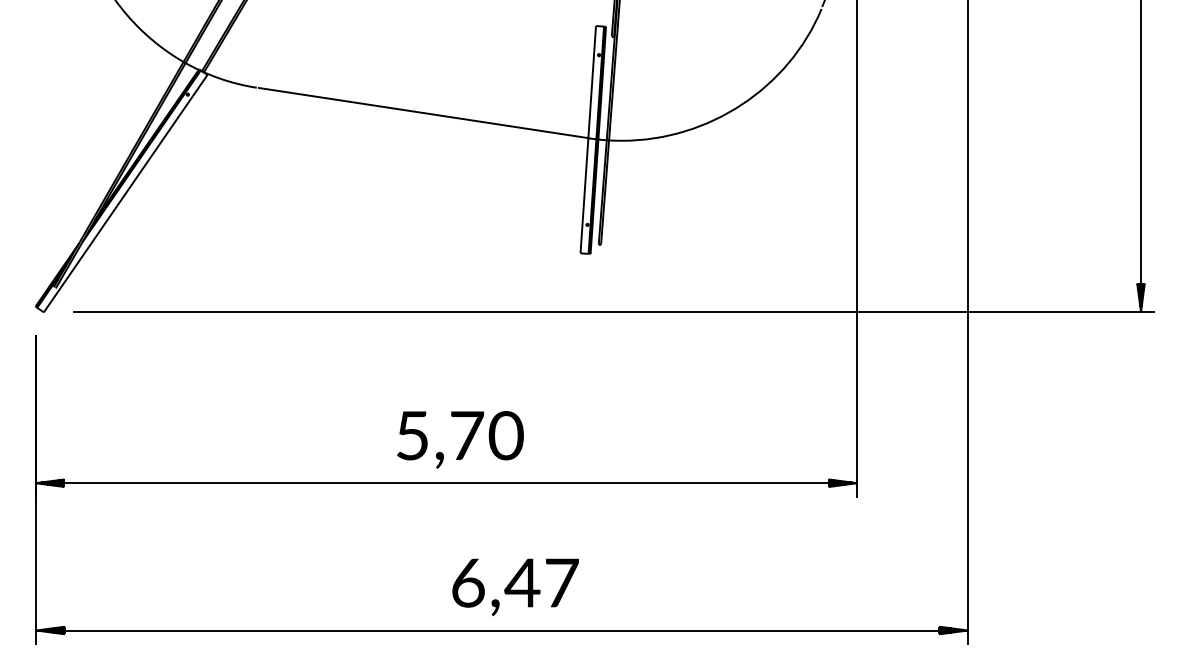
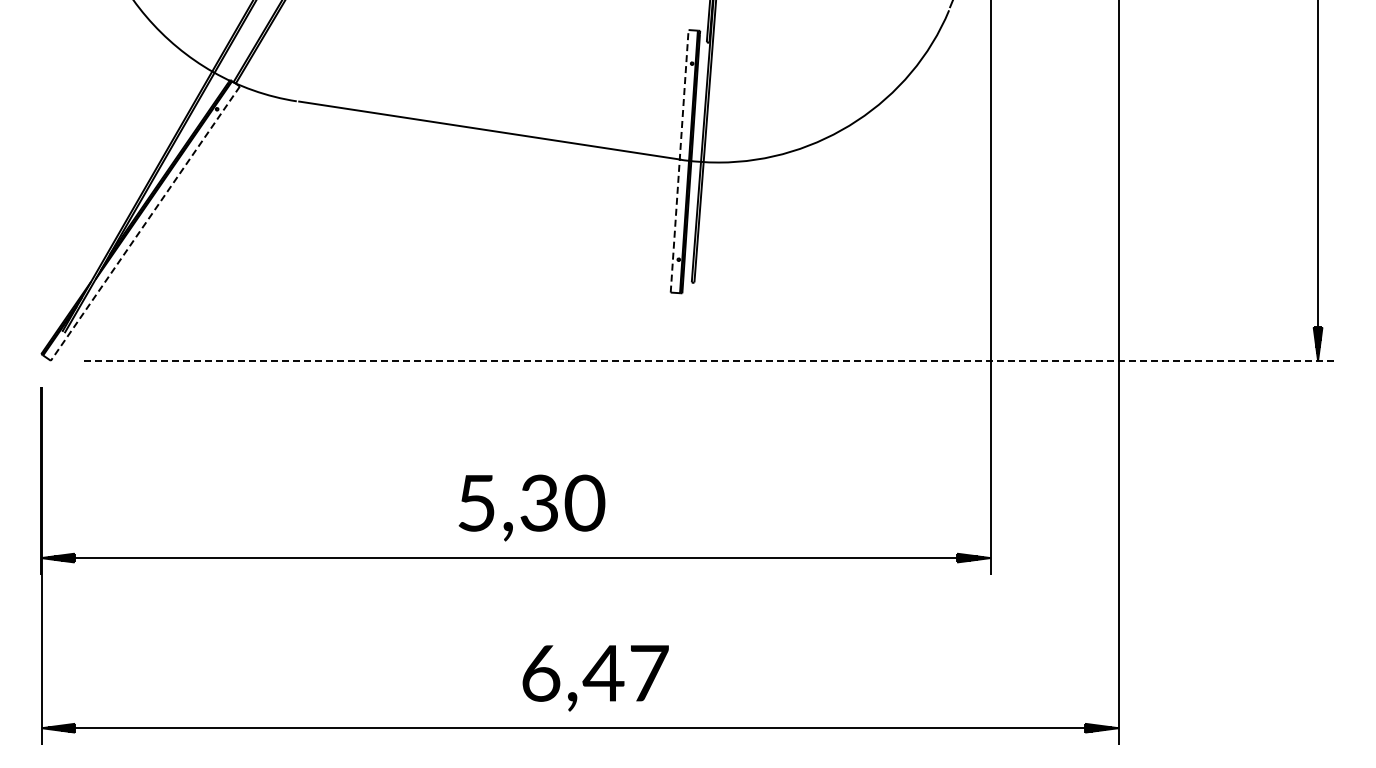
line: (588, 139) -> (679, 161), solid -> dashed
line: (125, 193) -> (145, 223), solid -> dashed
line: (614, 312) -> (709, 360), solid -> dashed
text: (466, 435) -> (539, 502), 5,70 -> 5,30

